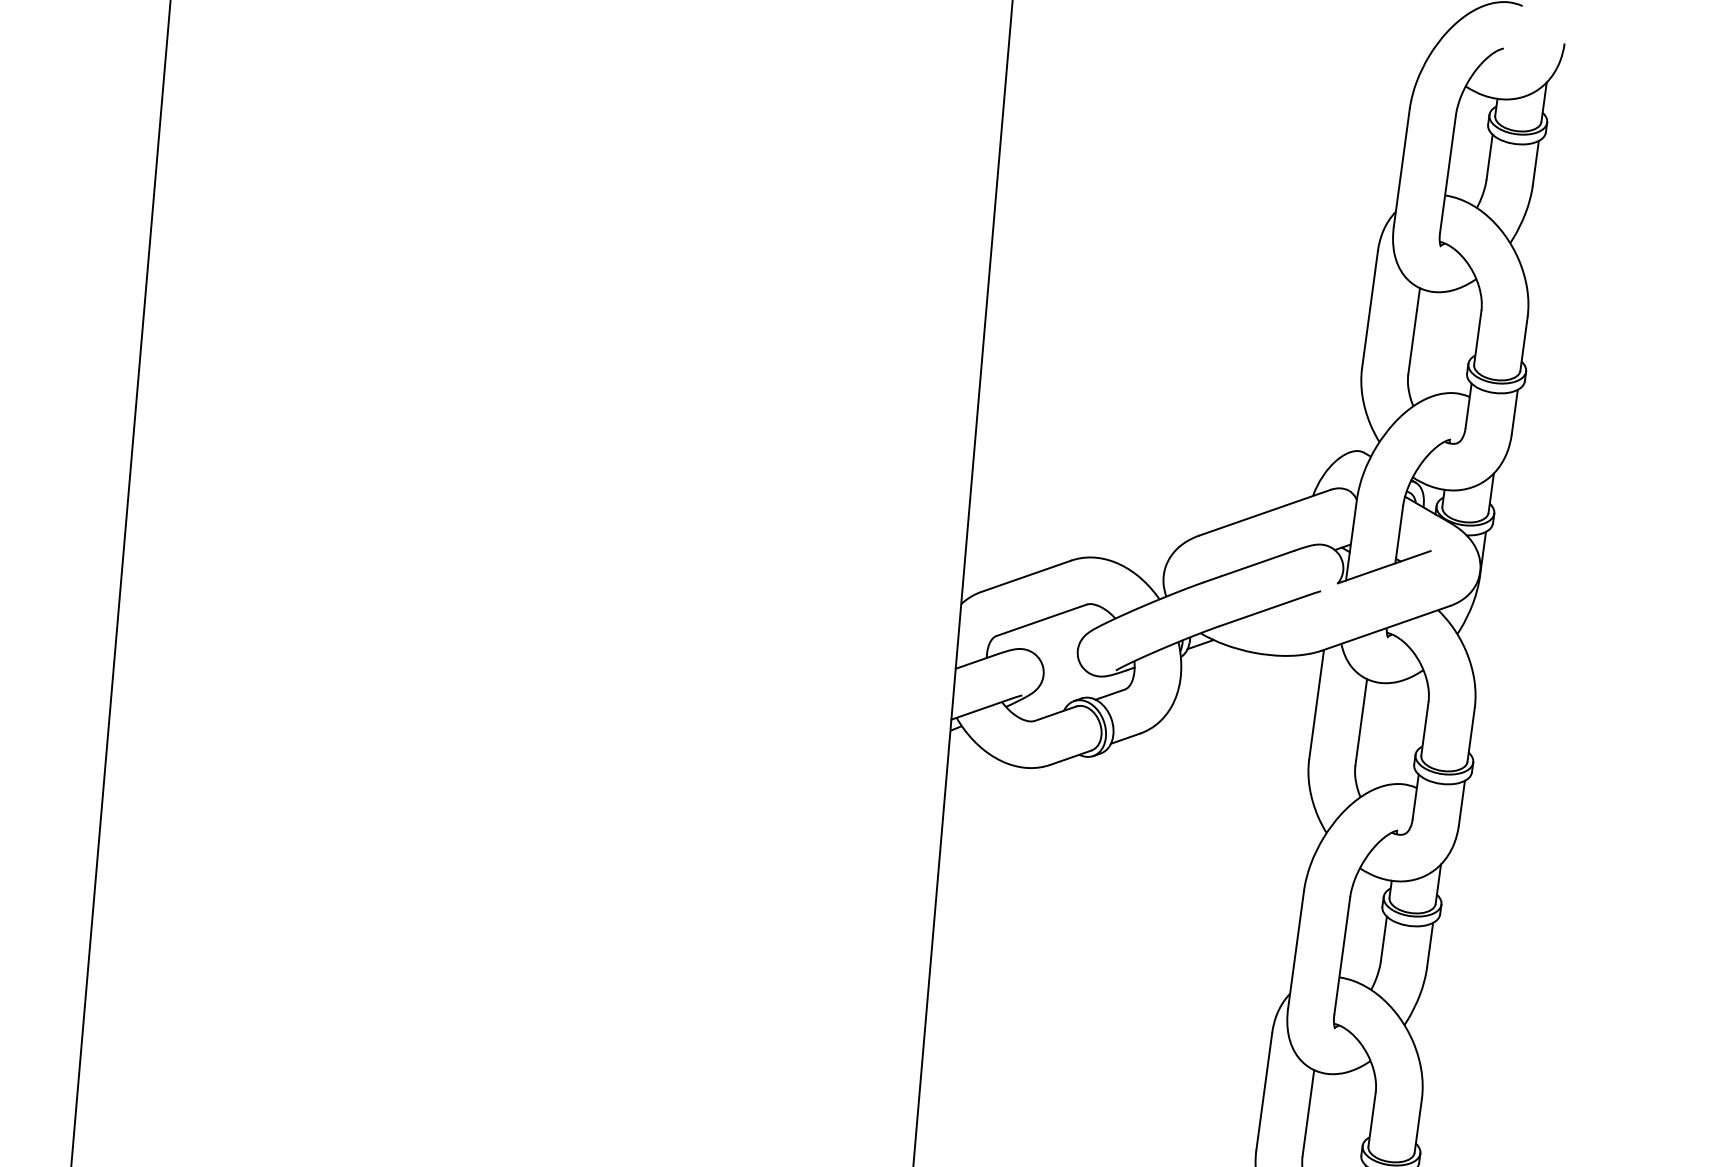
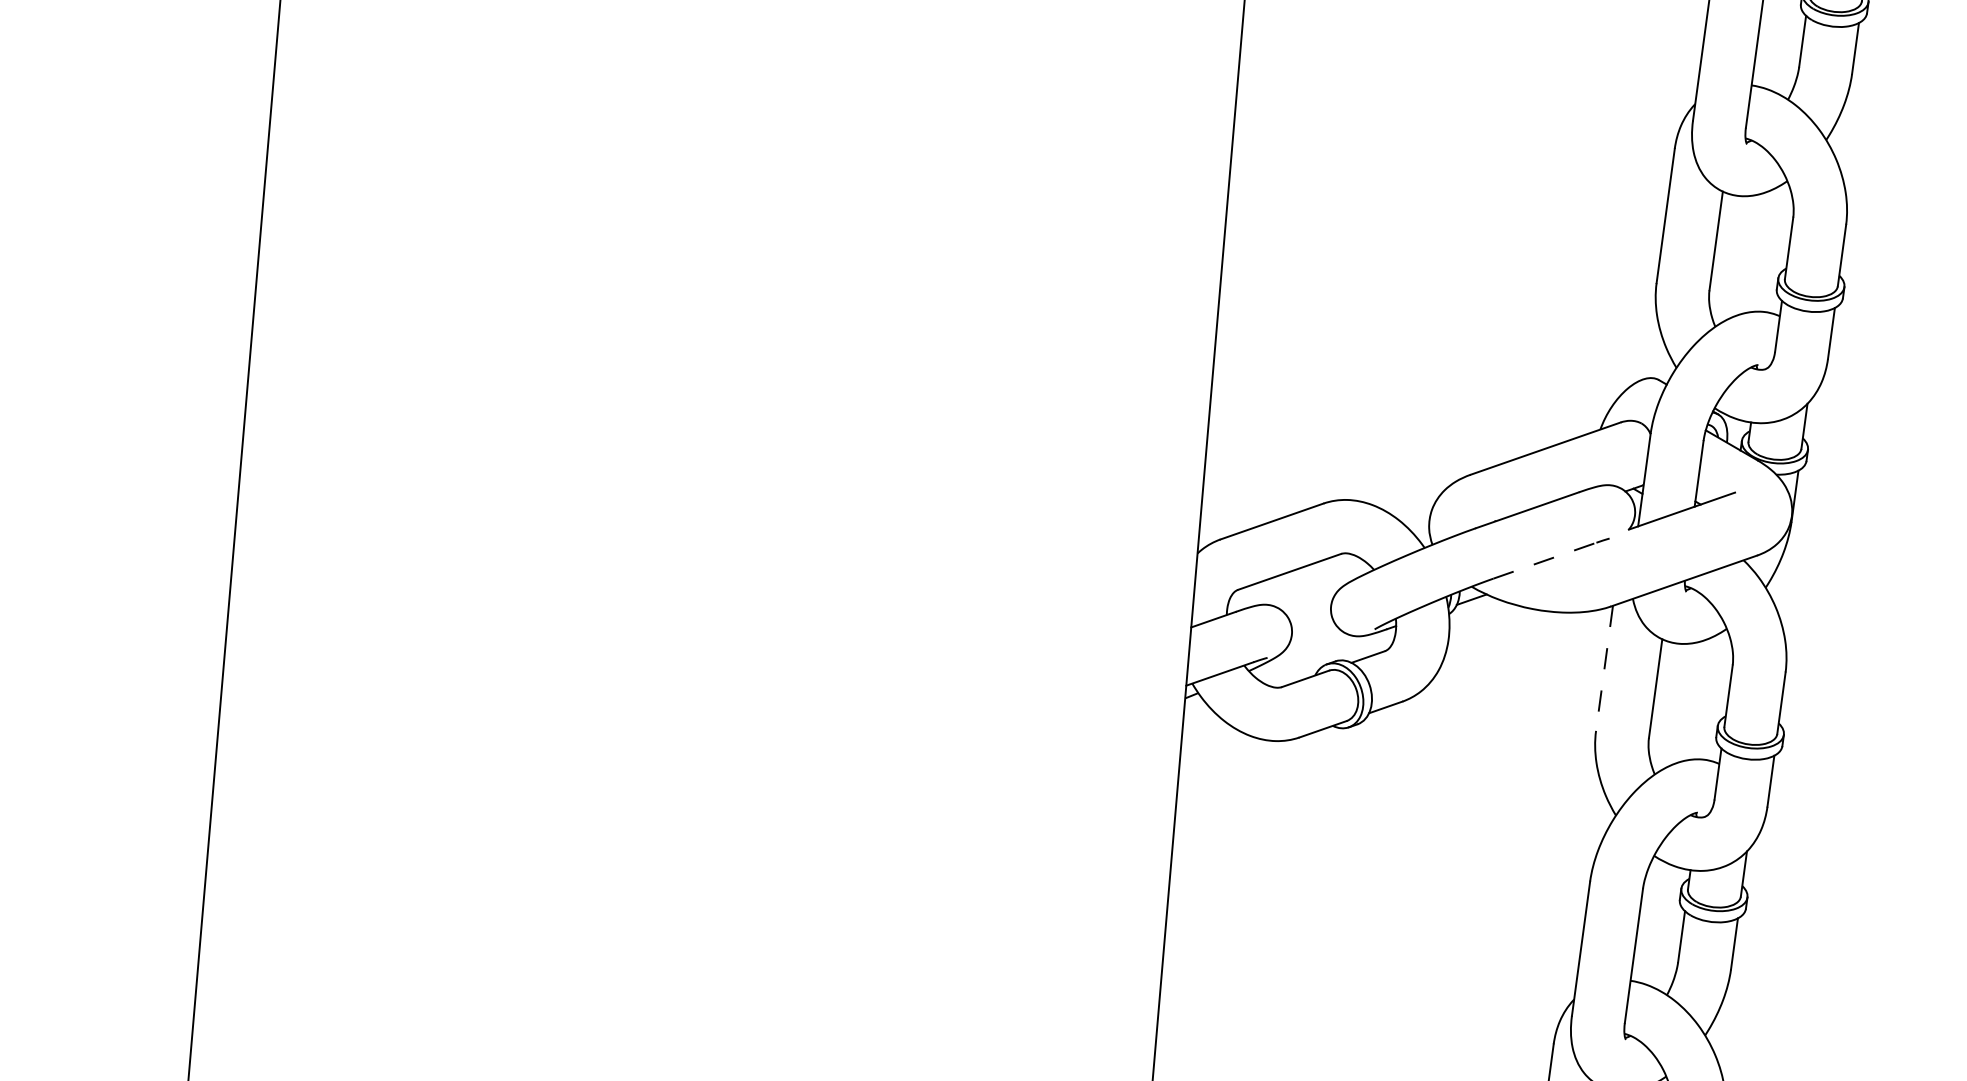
line: (1264, 610) -> (1544, 560), solid -> dashed
line: (1316, 705) -> (1604, 669), solid -> dashed

